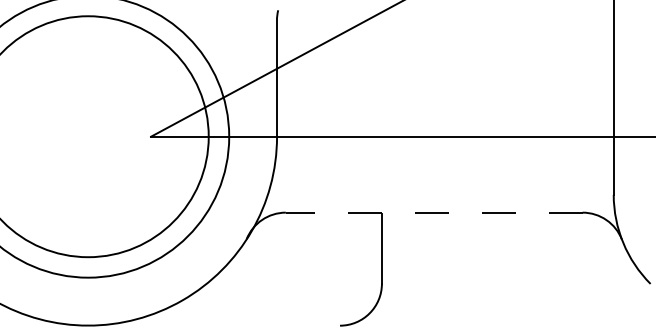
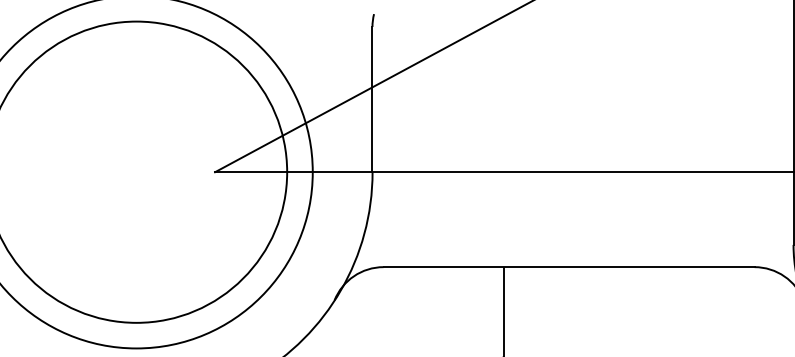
line: (433, 212) -> (568, 266), dashed -> solid

